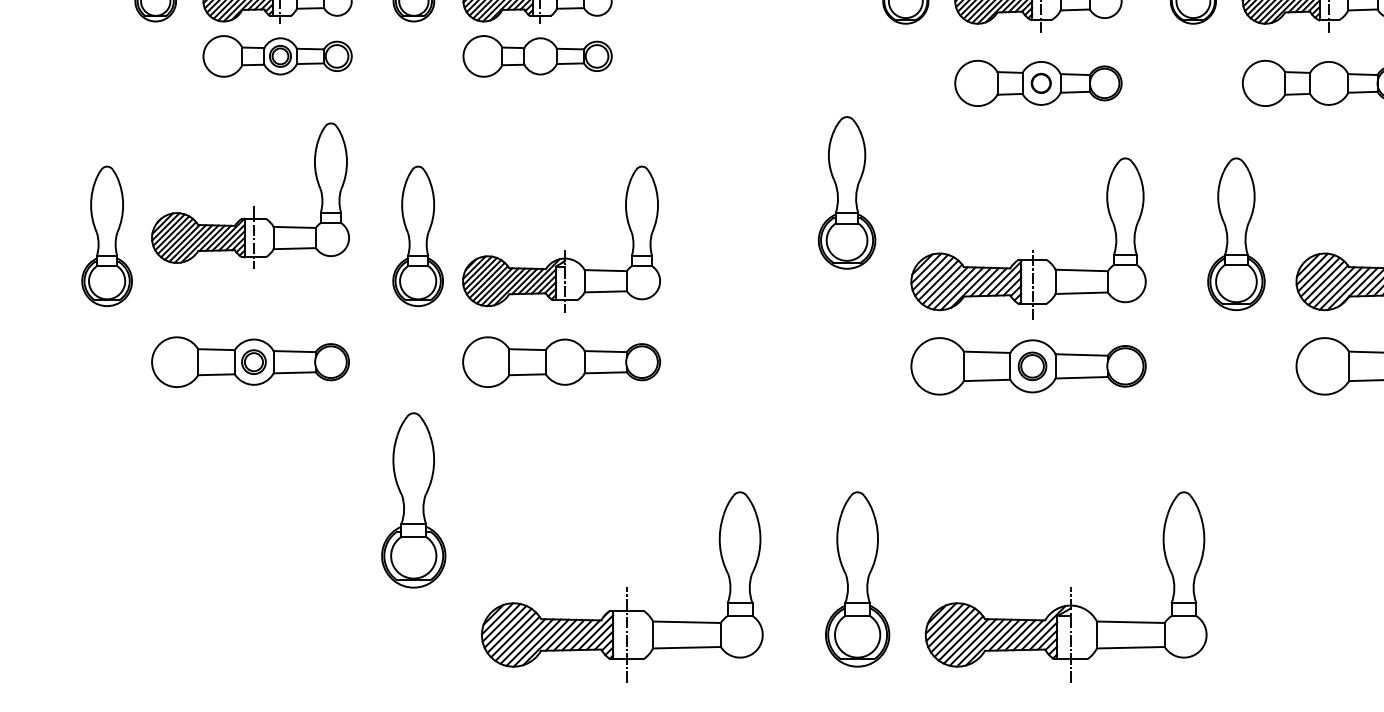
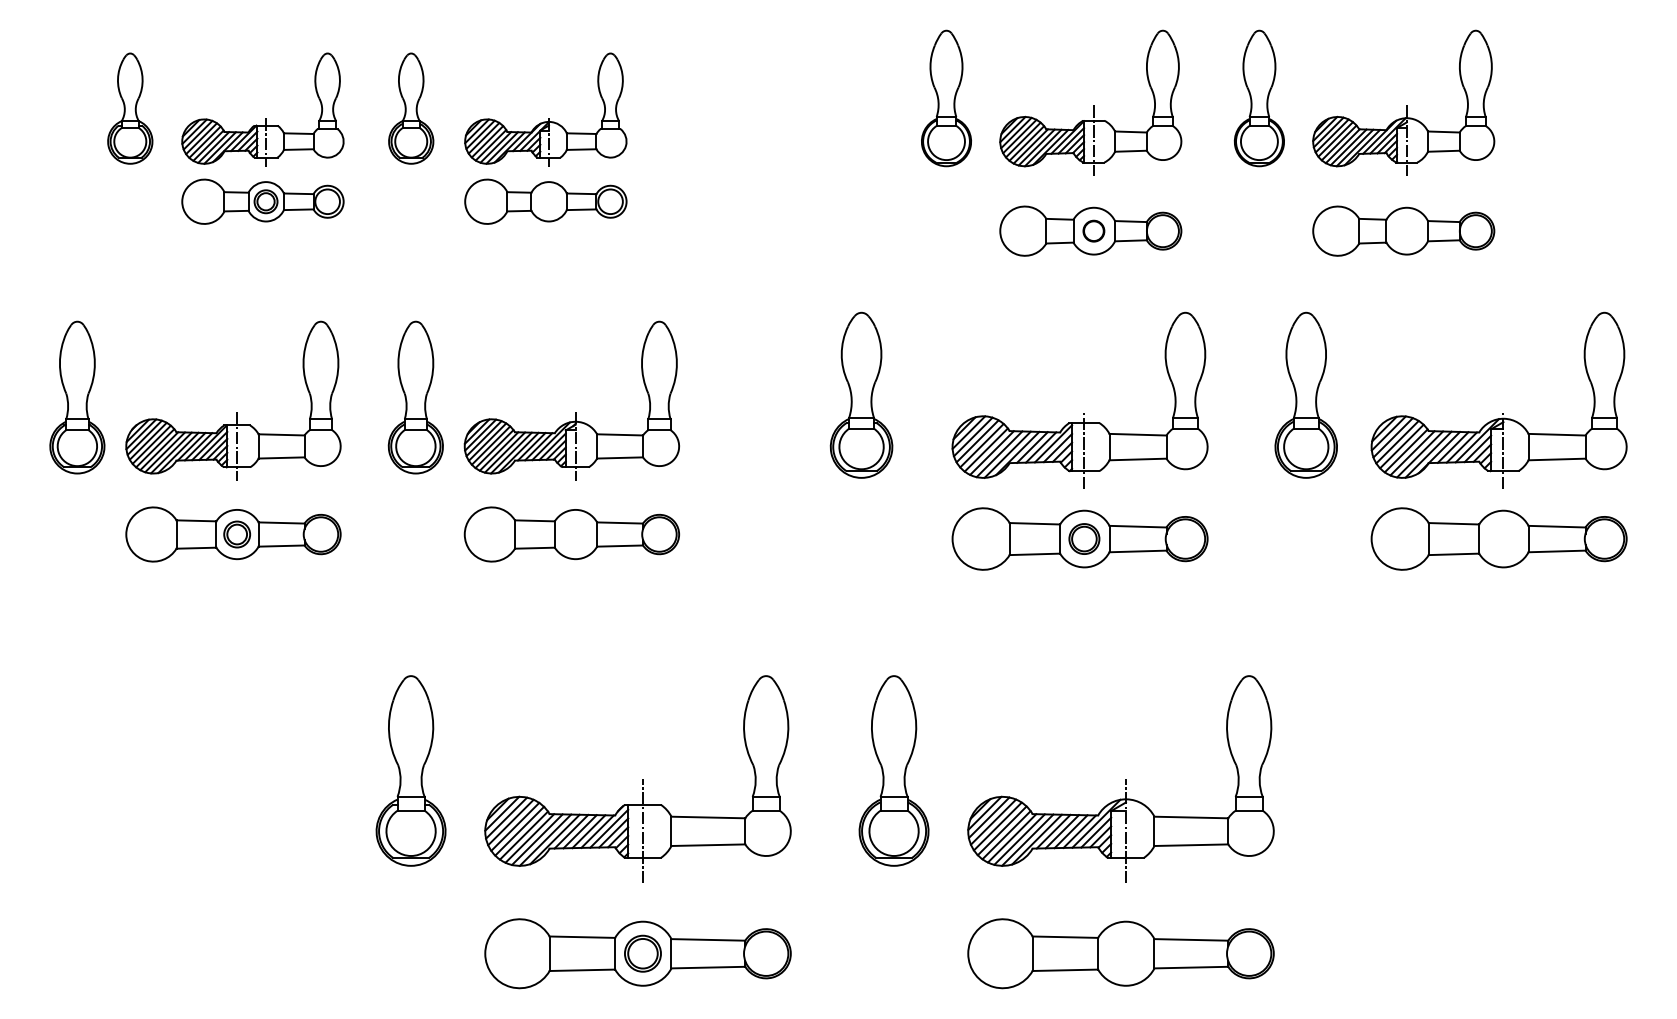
part: (846, 192) -> (861, 394), moved
part: (253, 206) -> (236, 412), moved
part: (413, 500) -> (410, 770), moved

